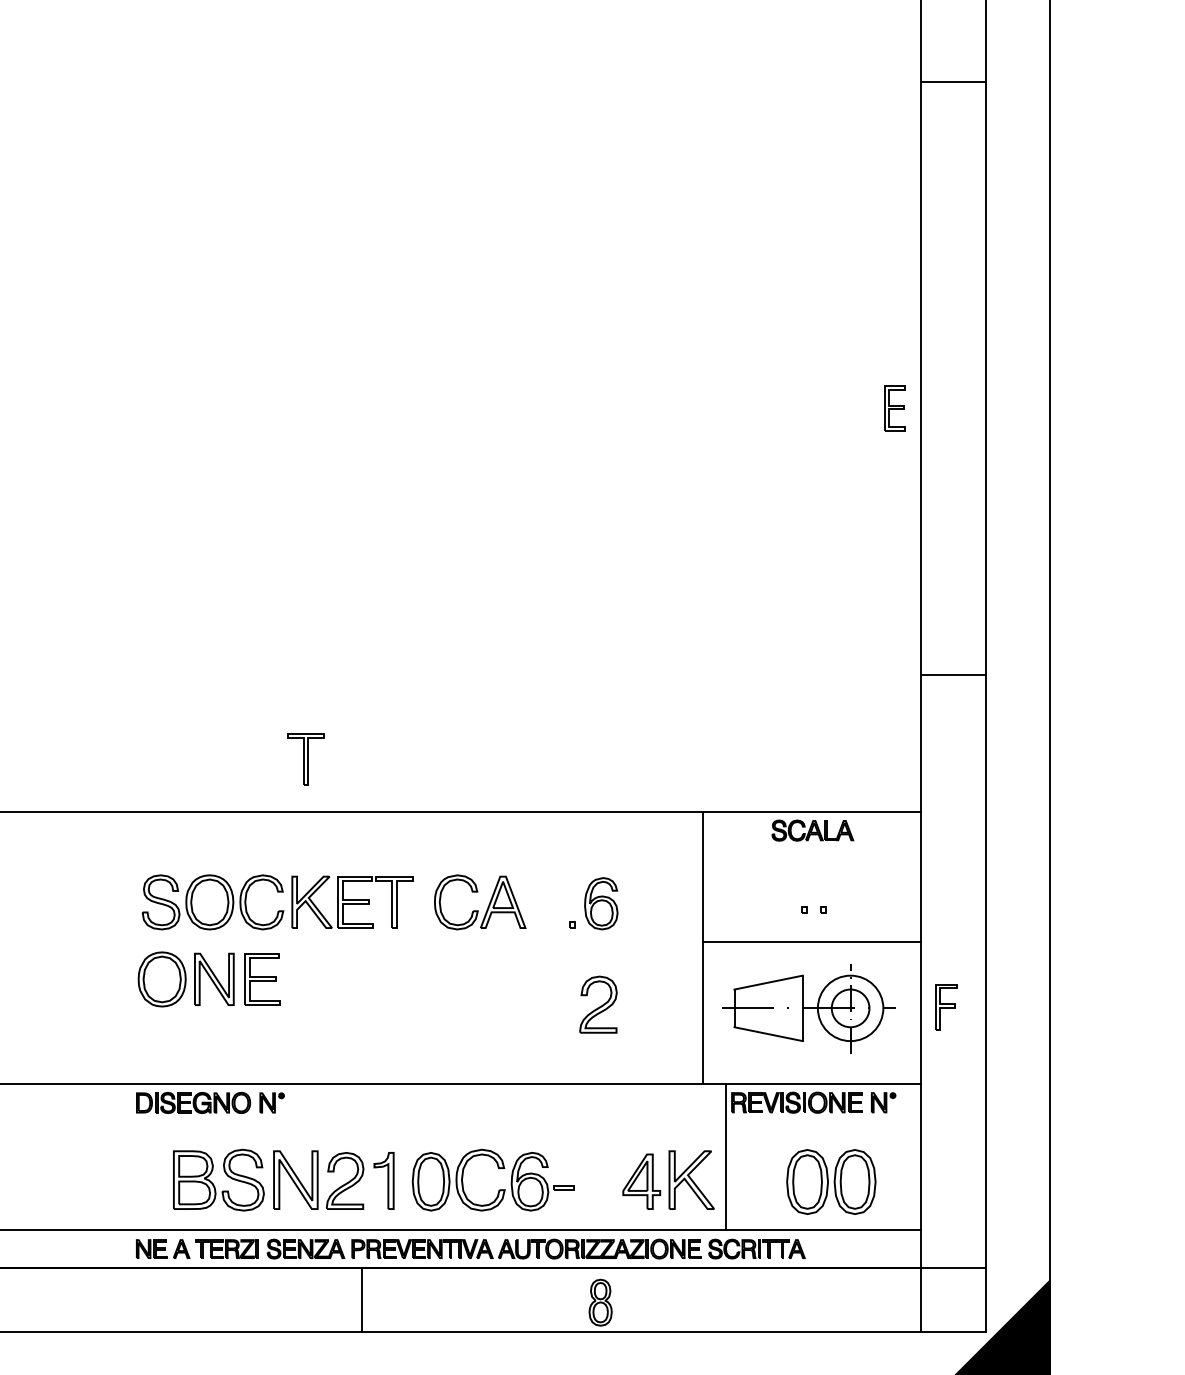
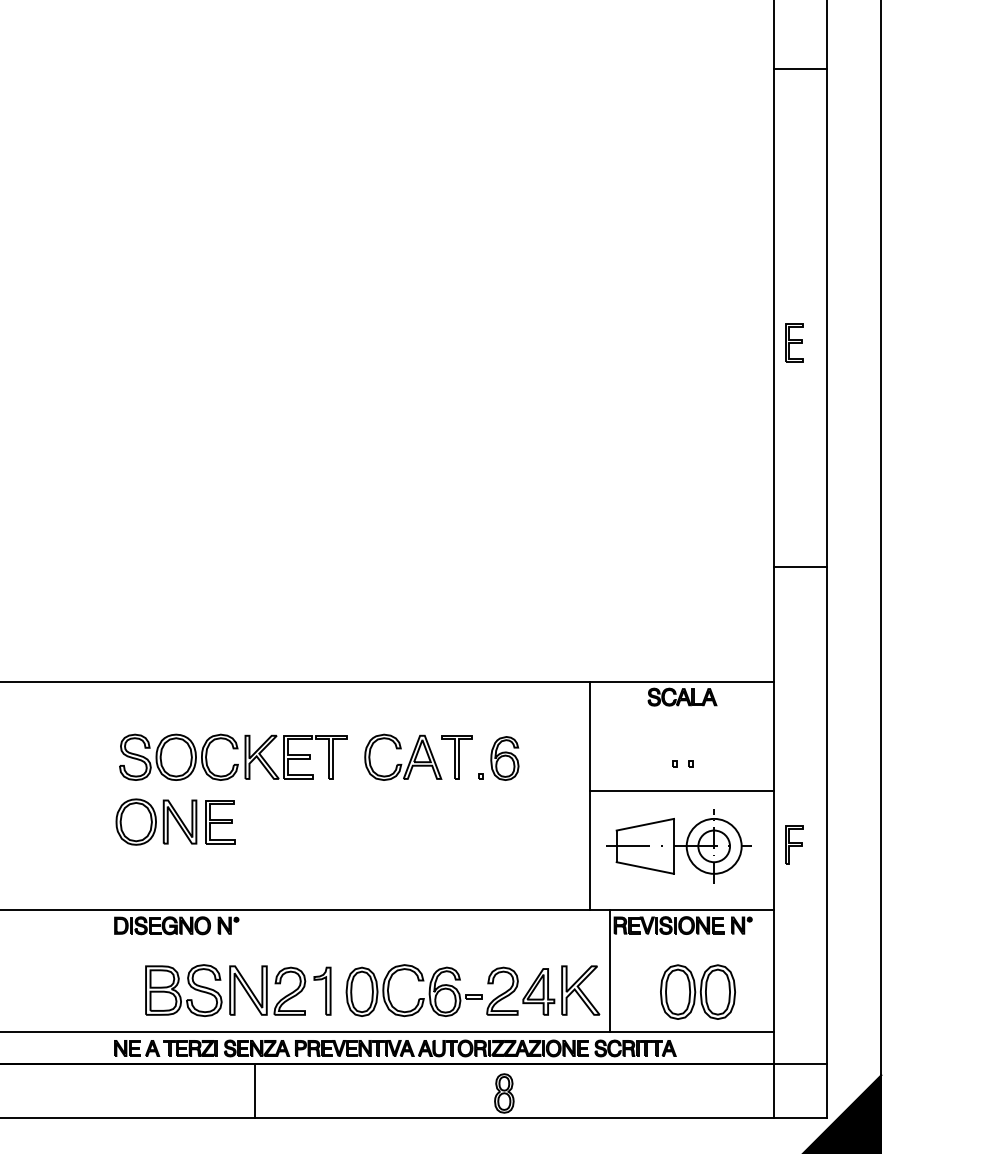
part: (895, 408) -> (794, 342), moved
part: (305, 759) -> (456, 757), moved
part: (598, 1003) -> (502, 990), moved
line: (361, 1300) -> (254, 1091), moved

